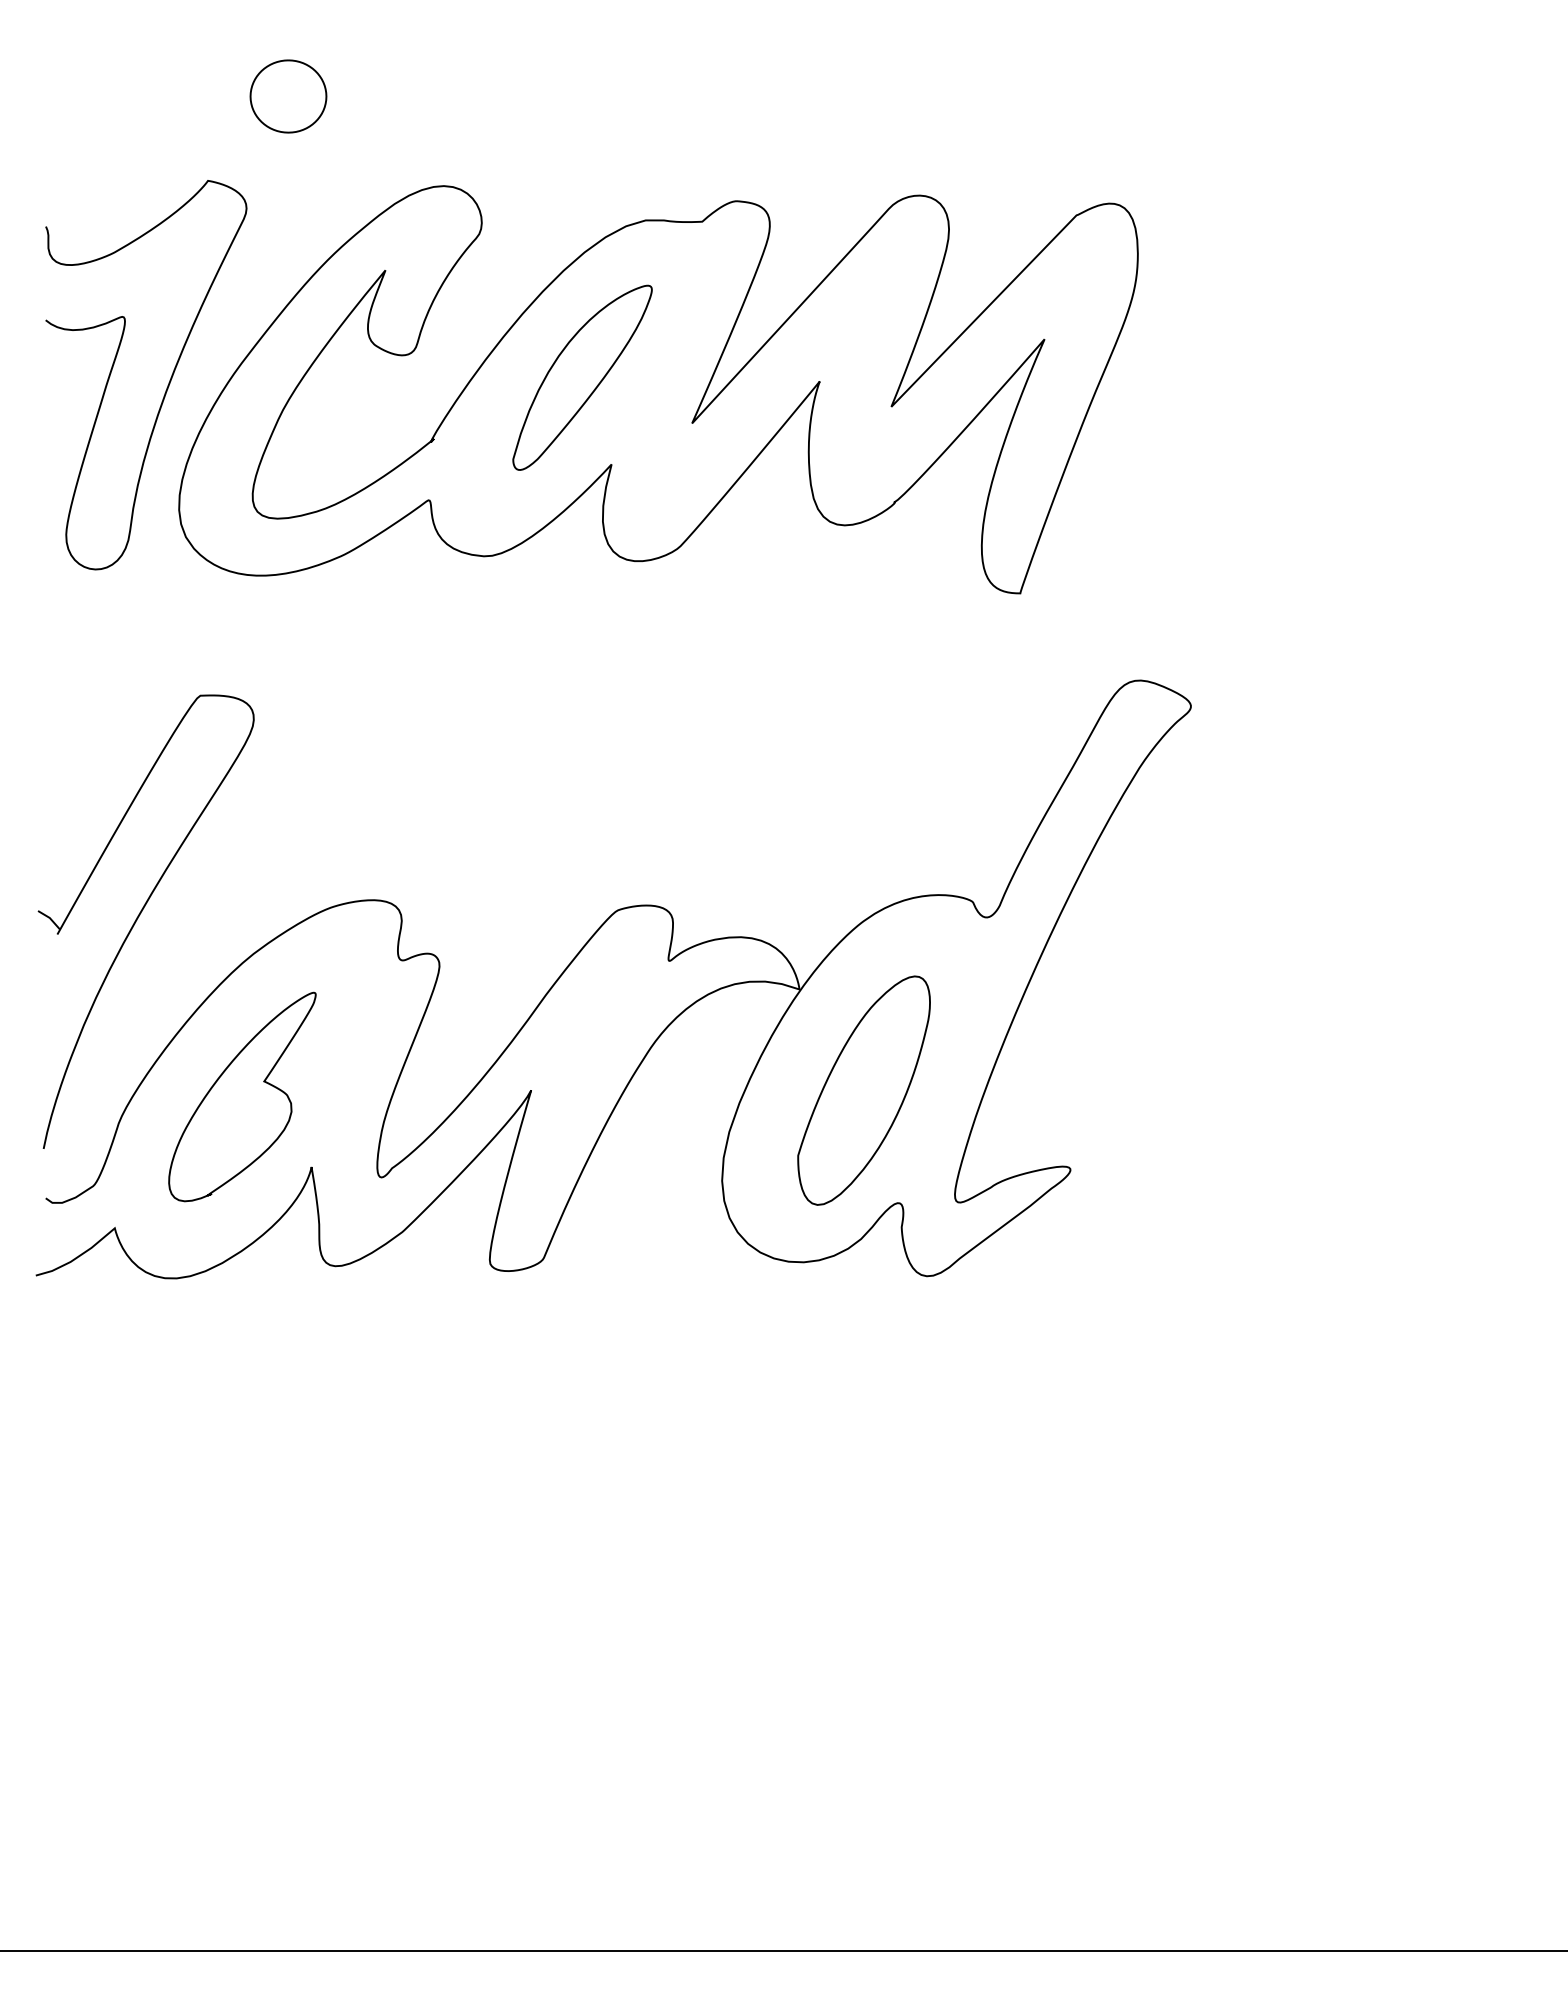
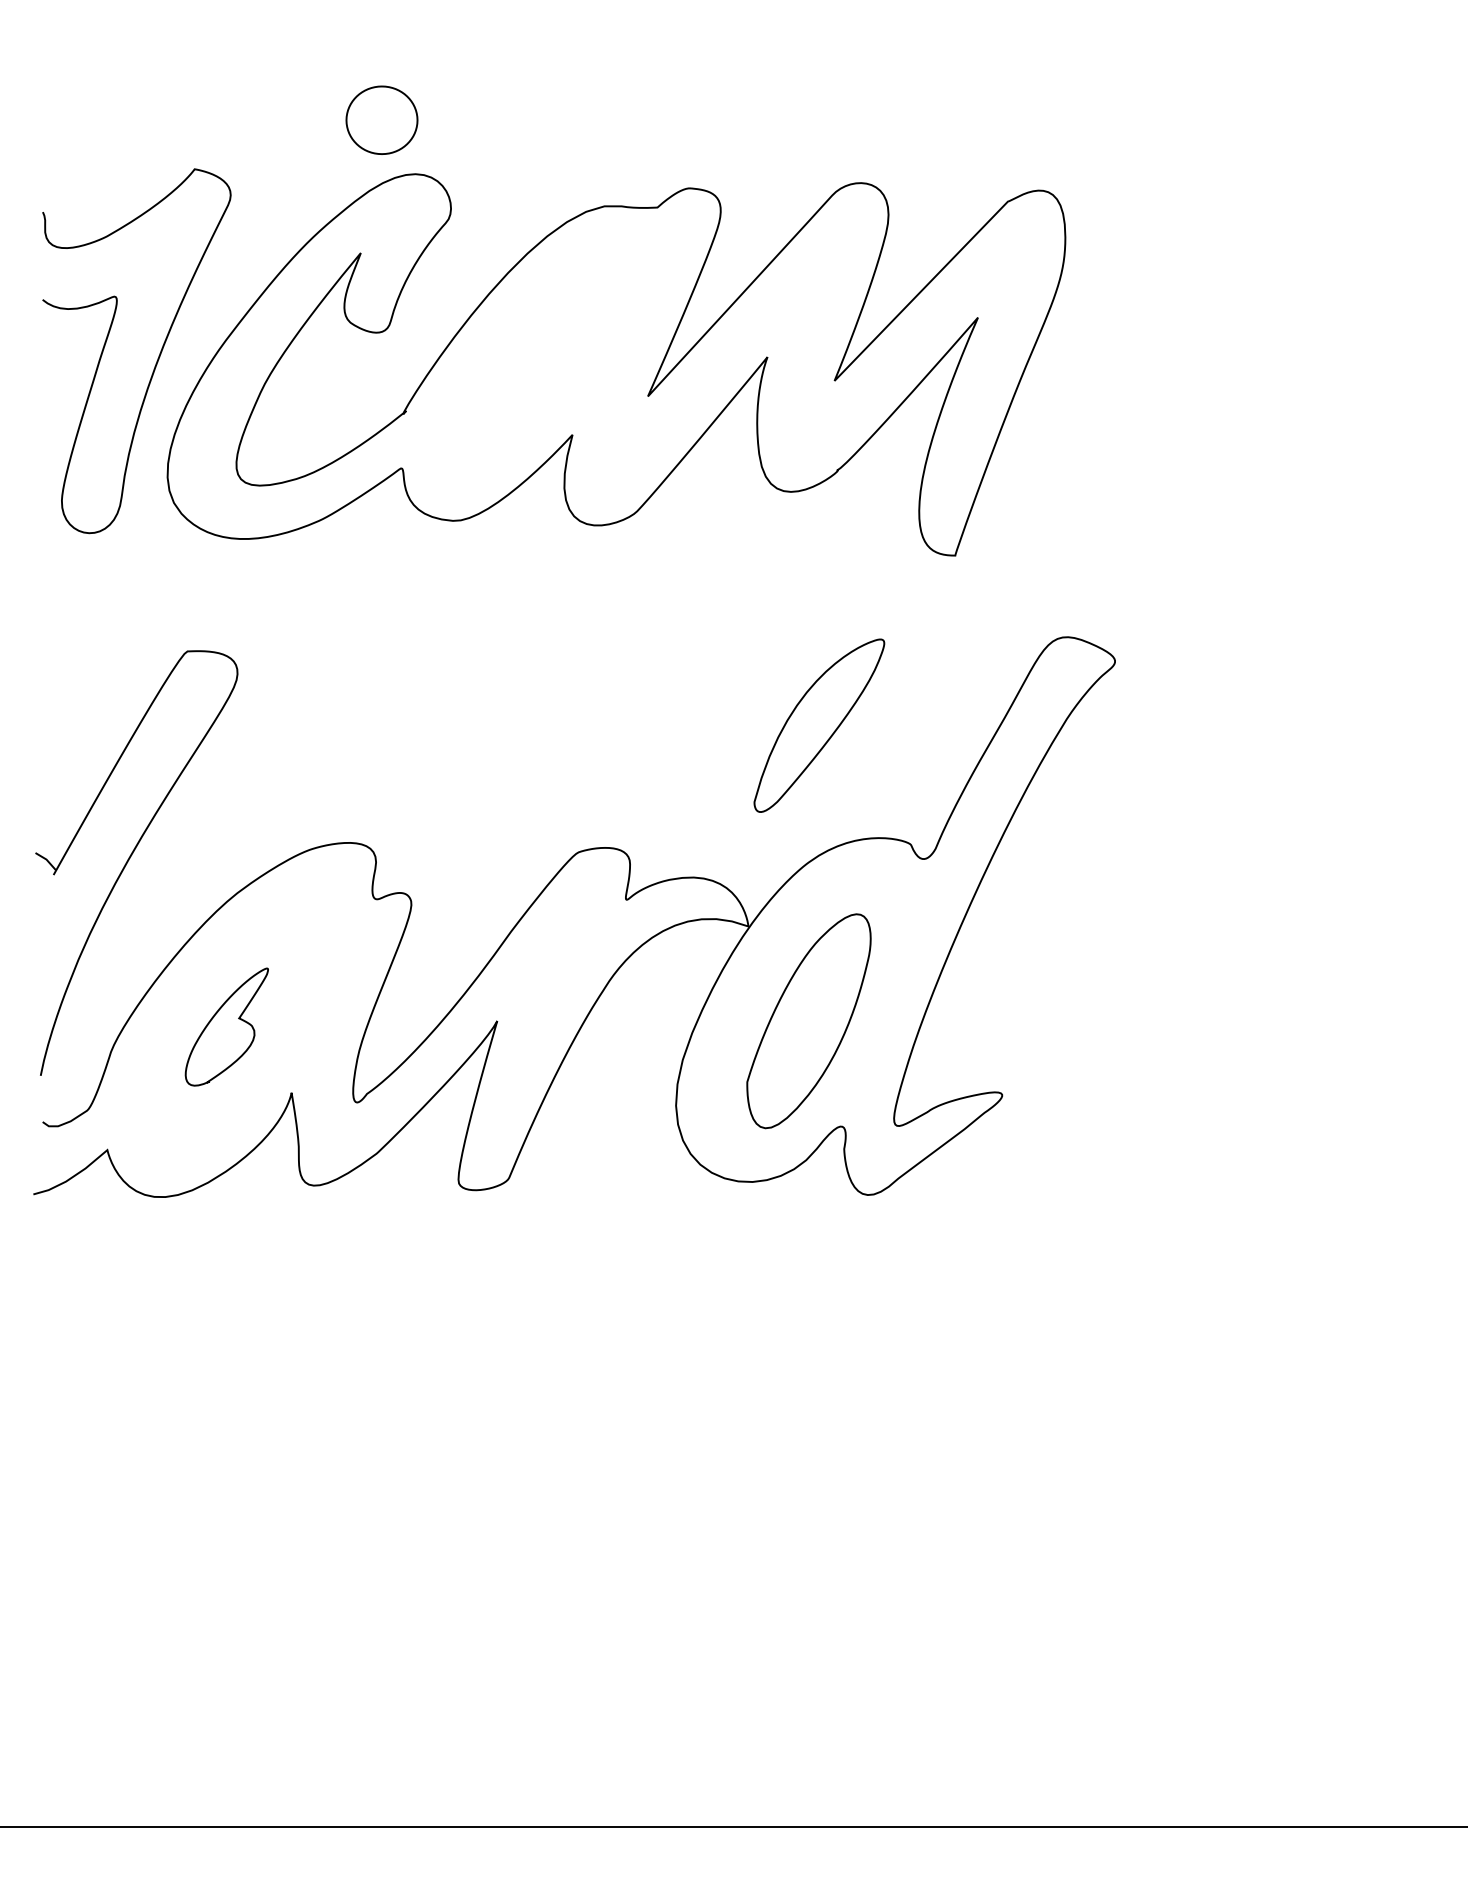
part: (287, 95) -> (381, 119), moved
part: (582, 377) -> (819, 725), moved
part: (242, 1096) -> (226, 1026), size x0.6

